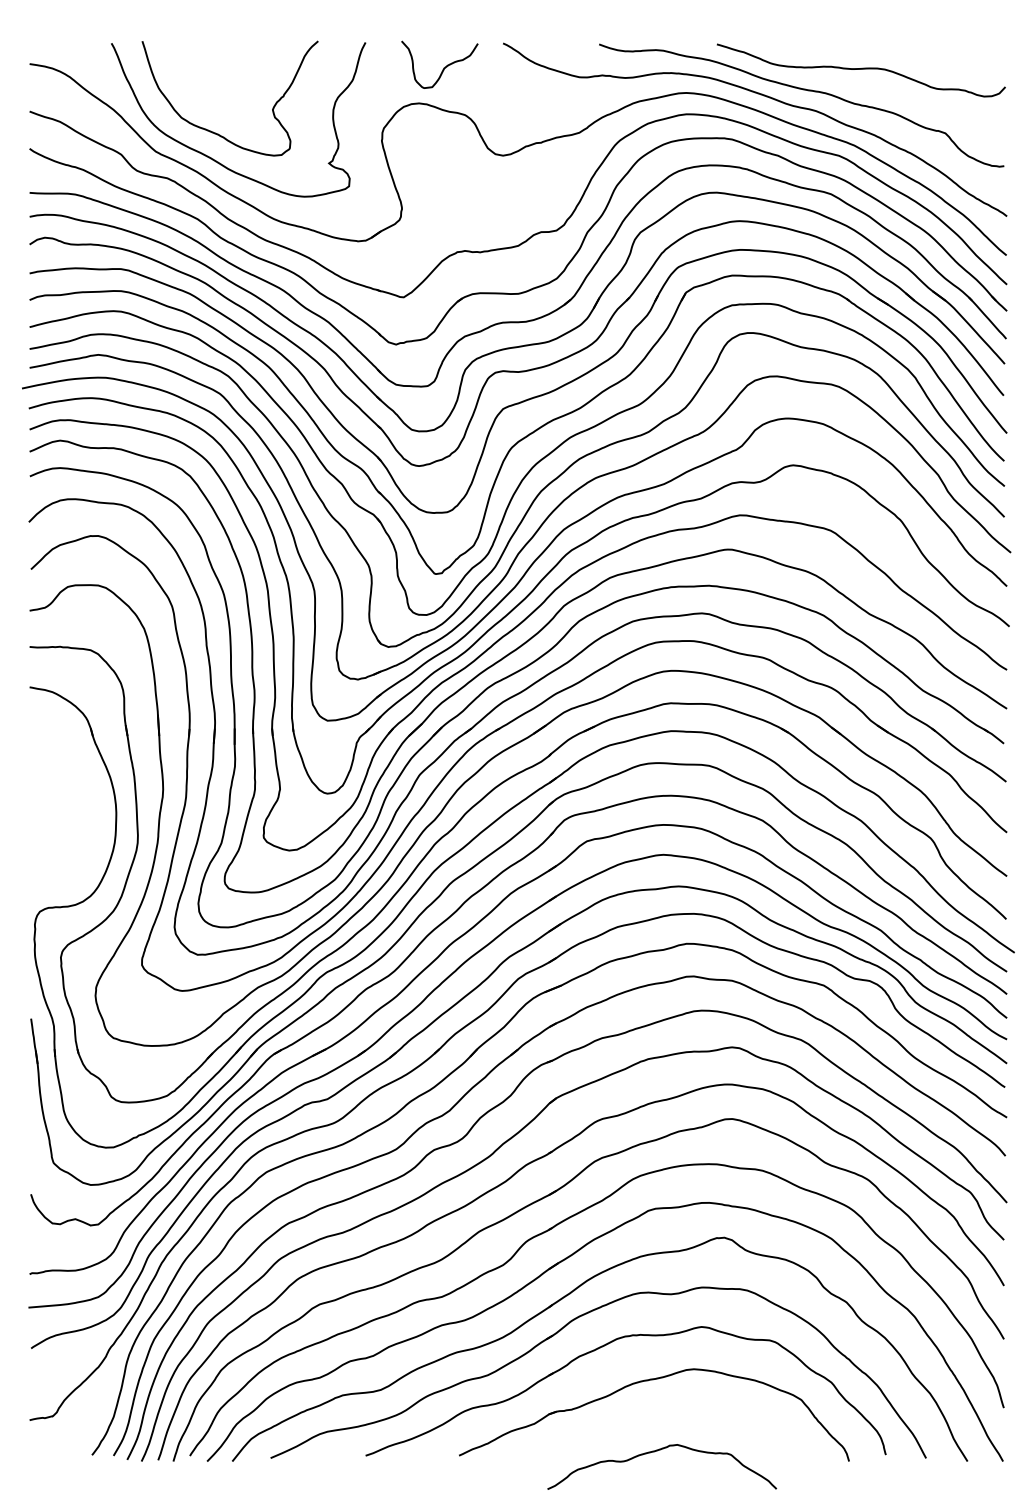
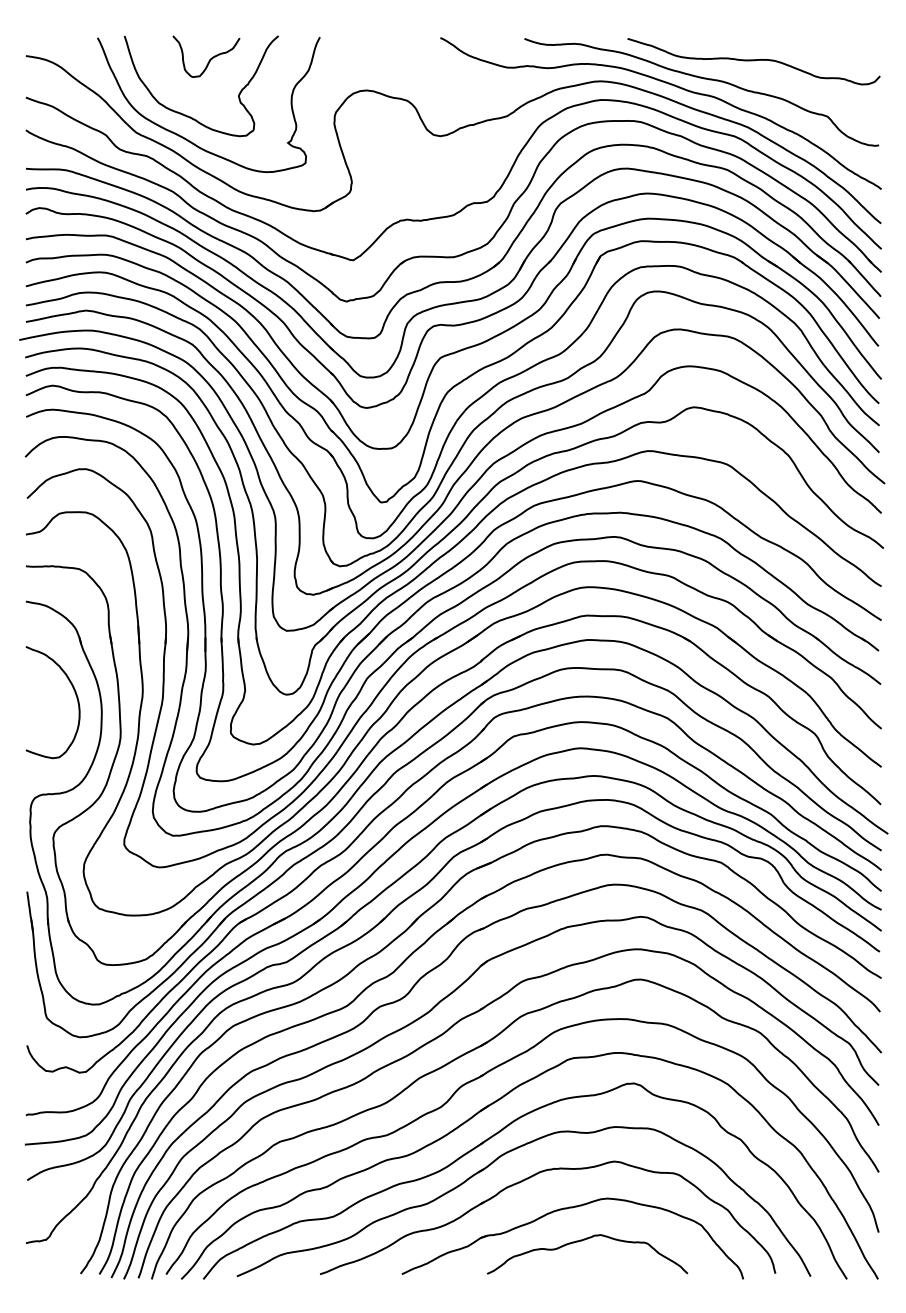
curve: (443, 67) -> (209, 59), moved
curve: (86, 794) -> (75, 695), added
curve: (657, 1451) -> (583, 1240), moved

